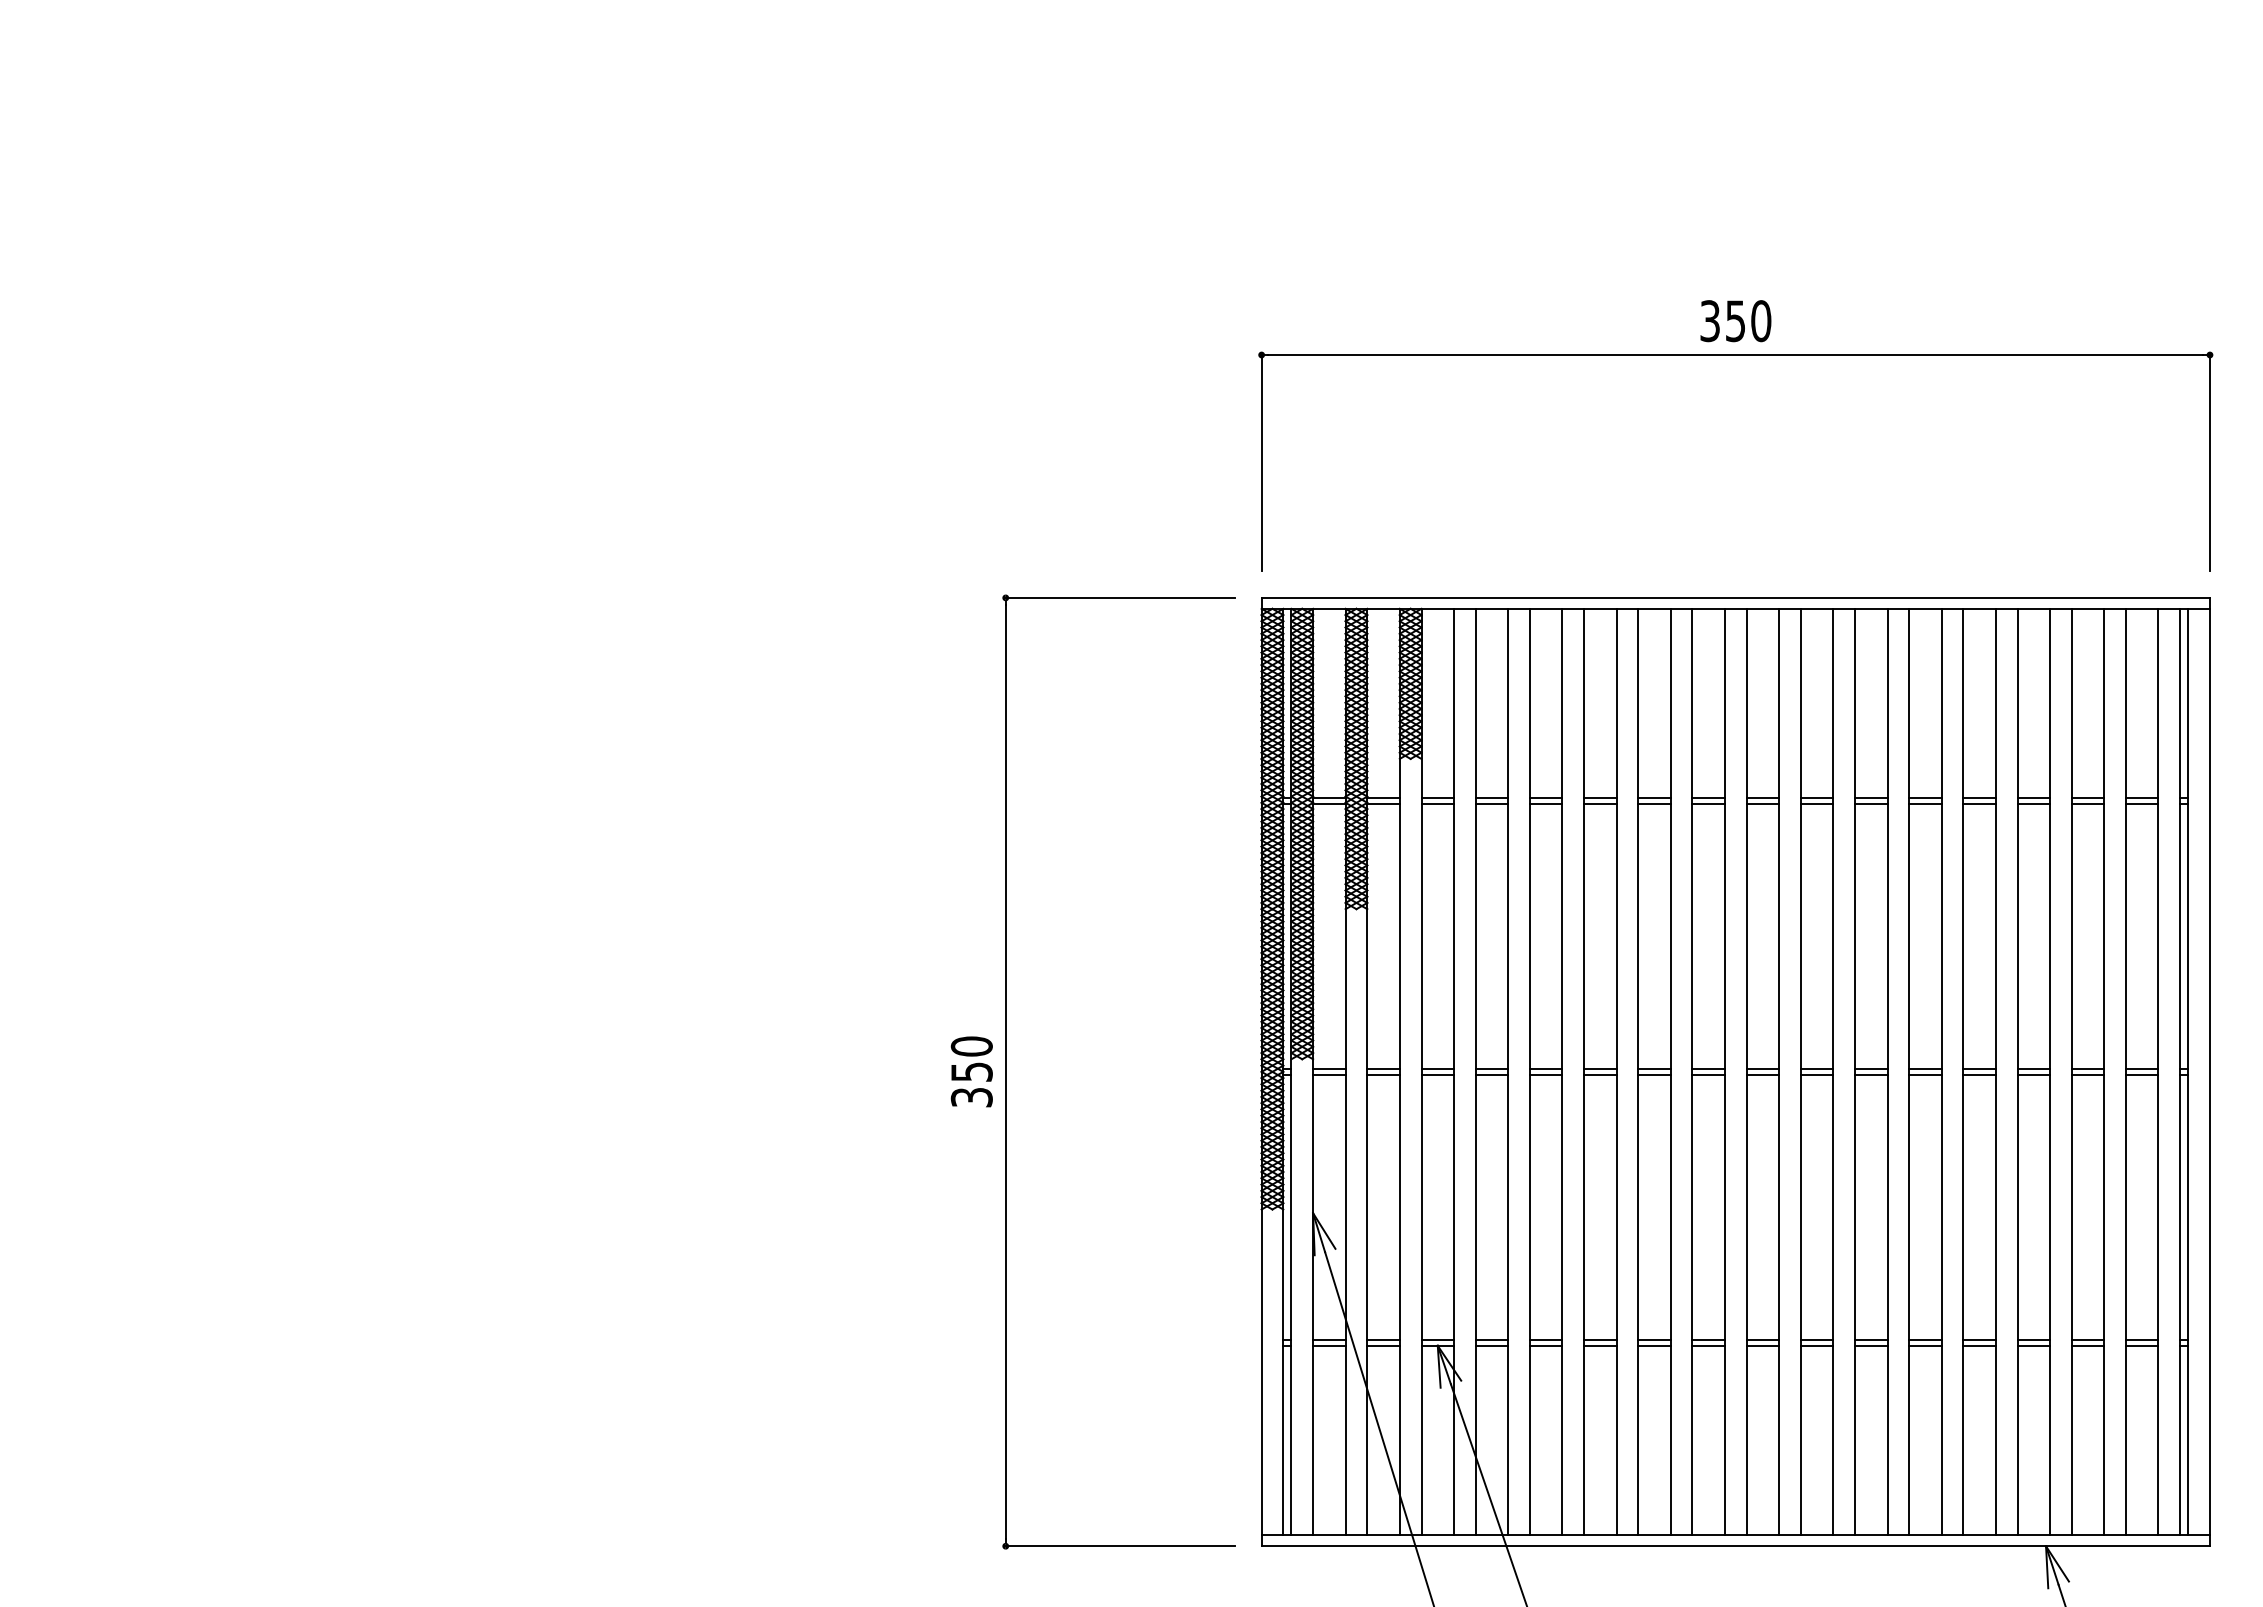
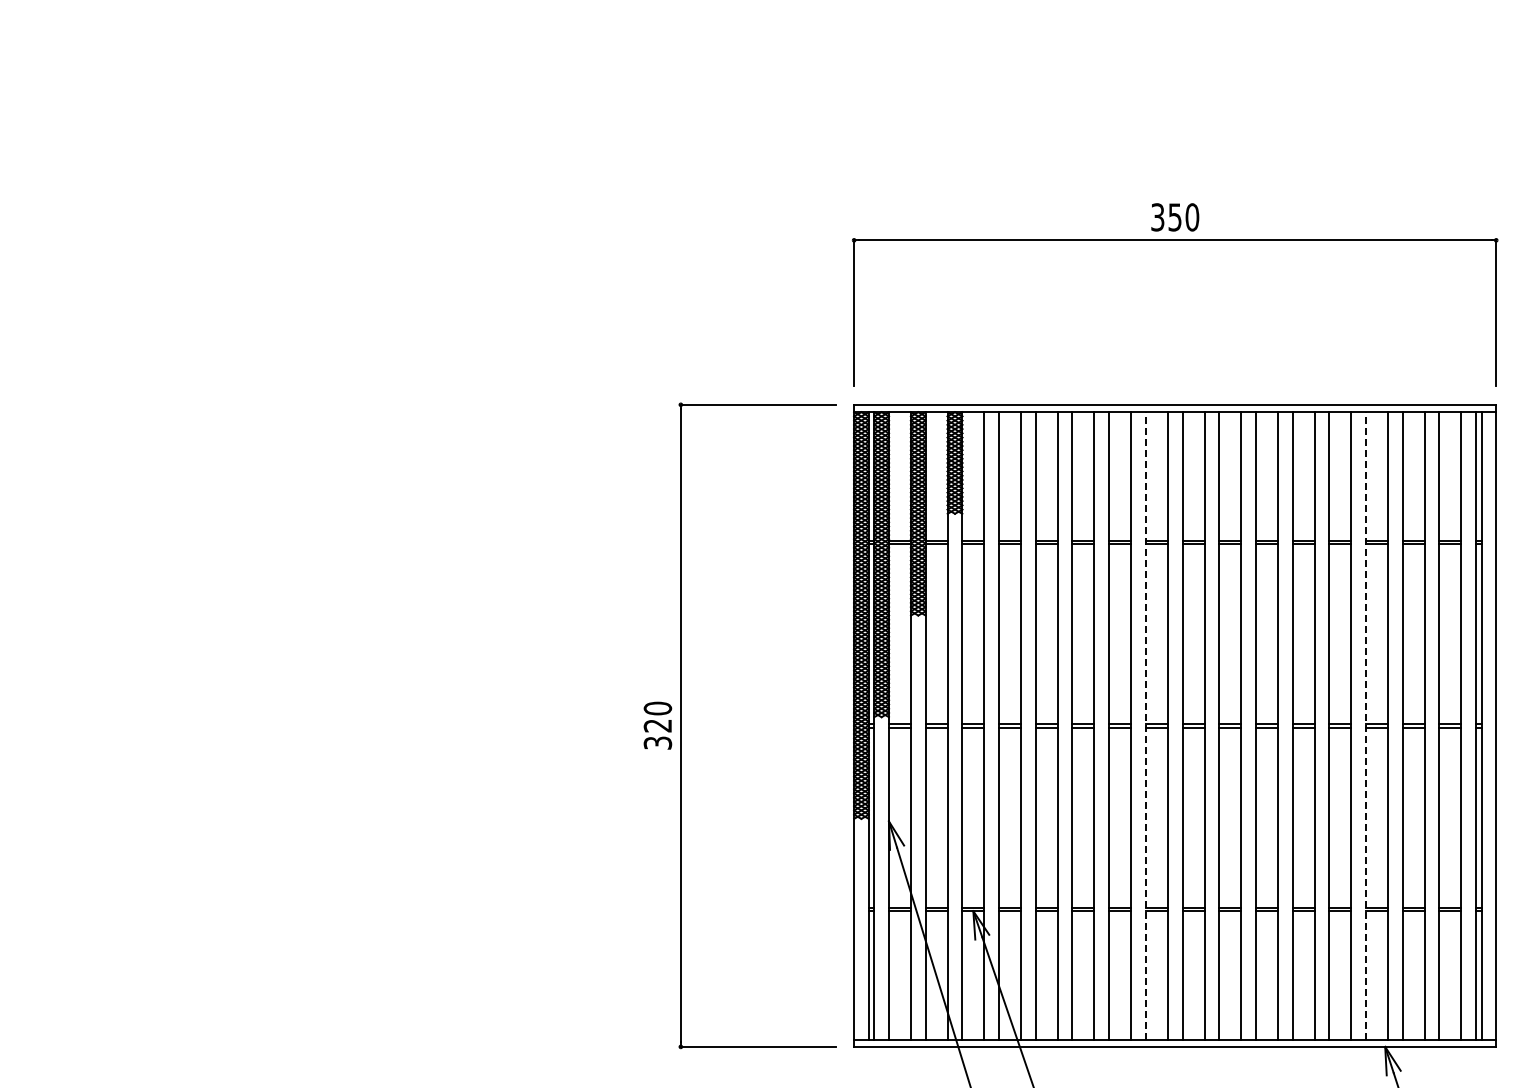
text: (971, 1071) -> (657, 725), 350 -> 320
line: (1691, 1071) -> (1145, 725), solid -> dashed
line: (2016, 1071) -> (1365, 725), solid -> dashed

